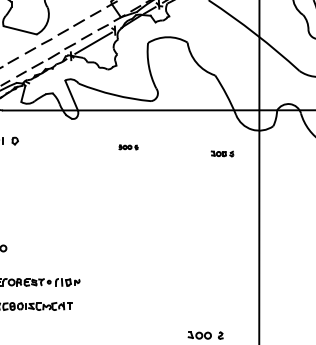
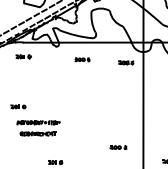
part: (128, 146) -> (82, 59), size x1.67
part: (222, 153) -> (126, 62), size x1.43

